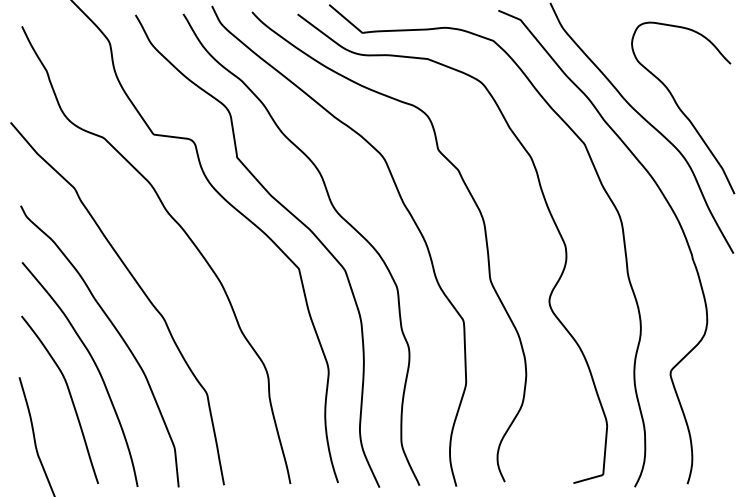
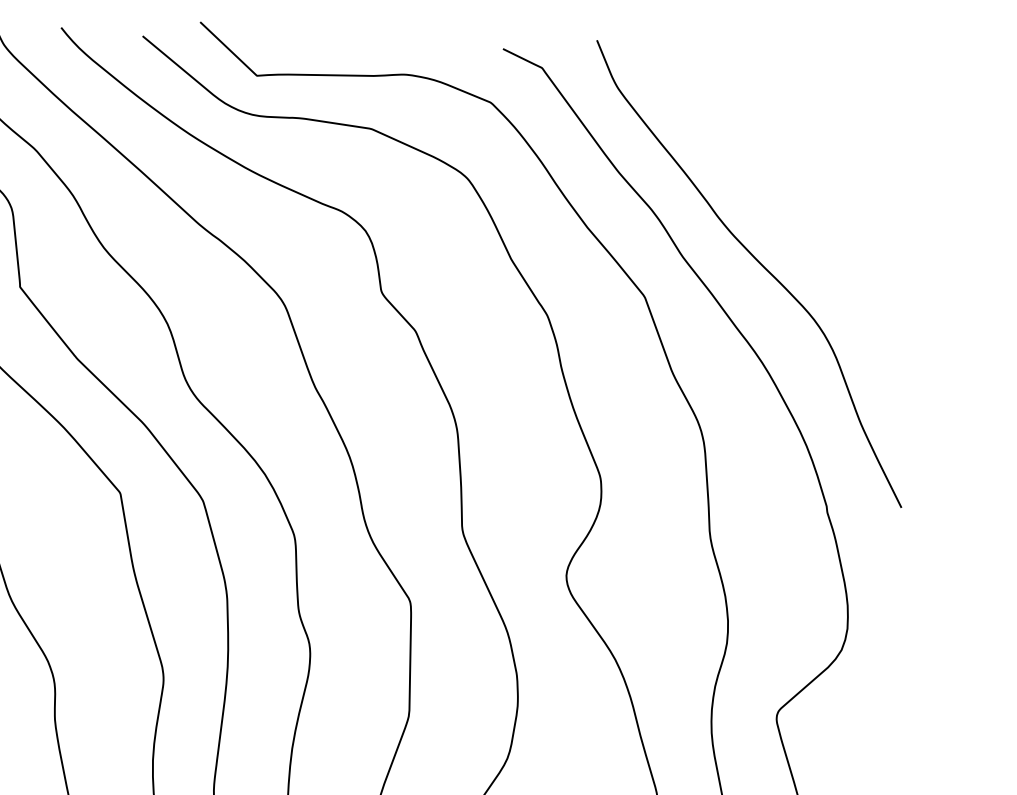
curve: (681, 109) -> (822, 244), removed

